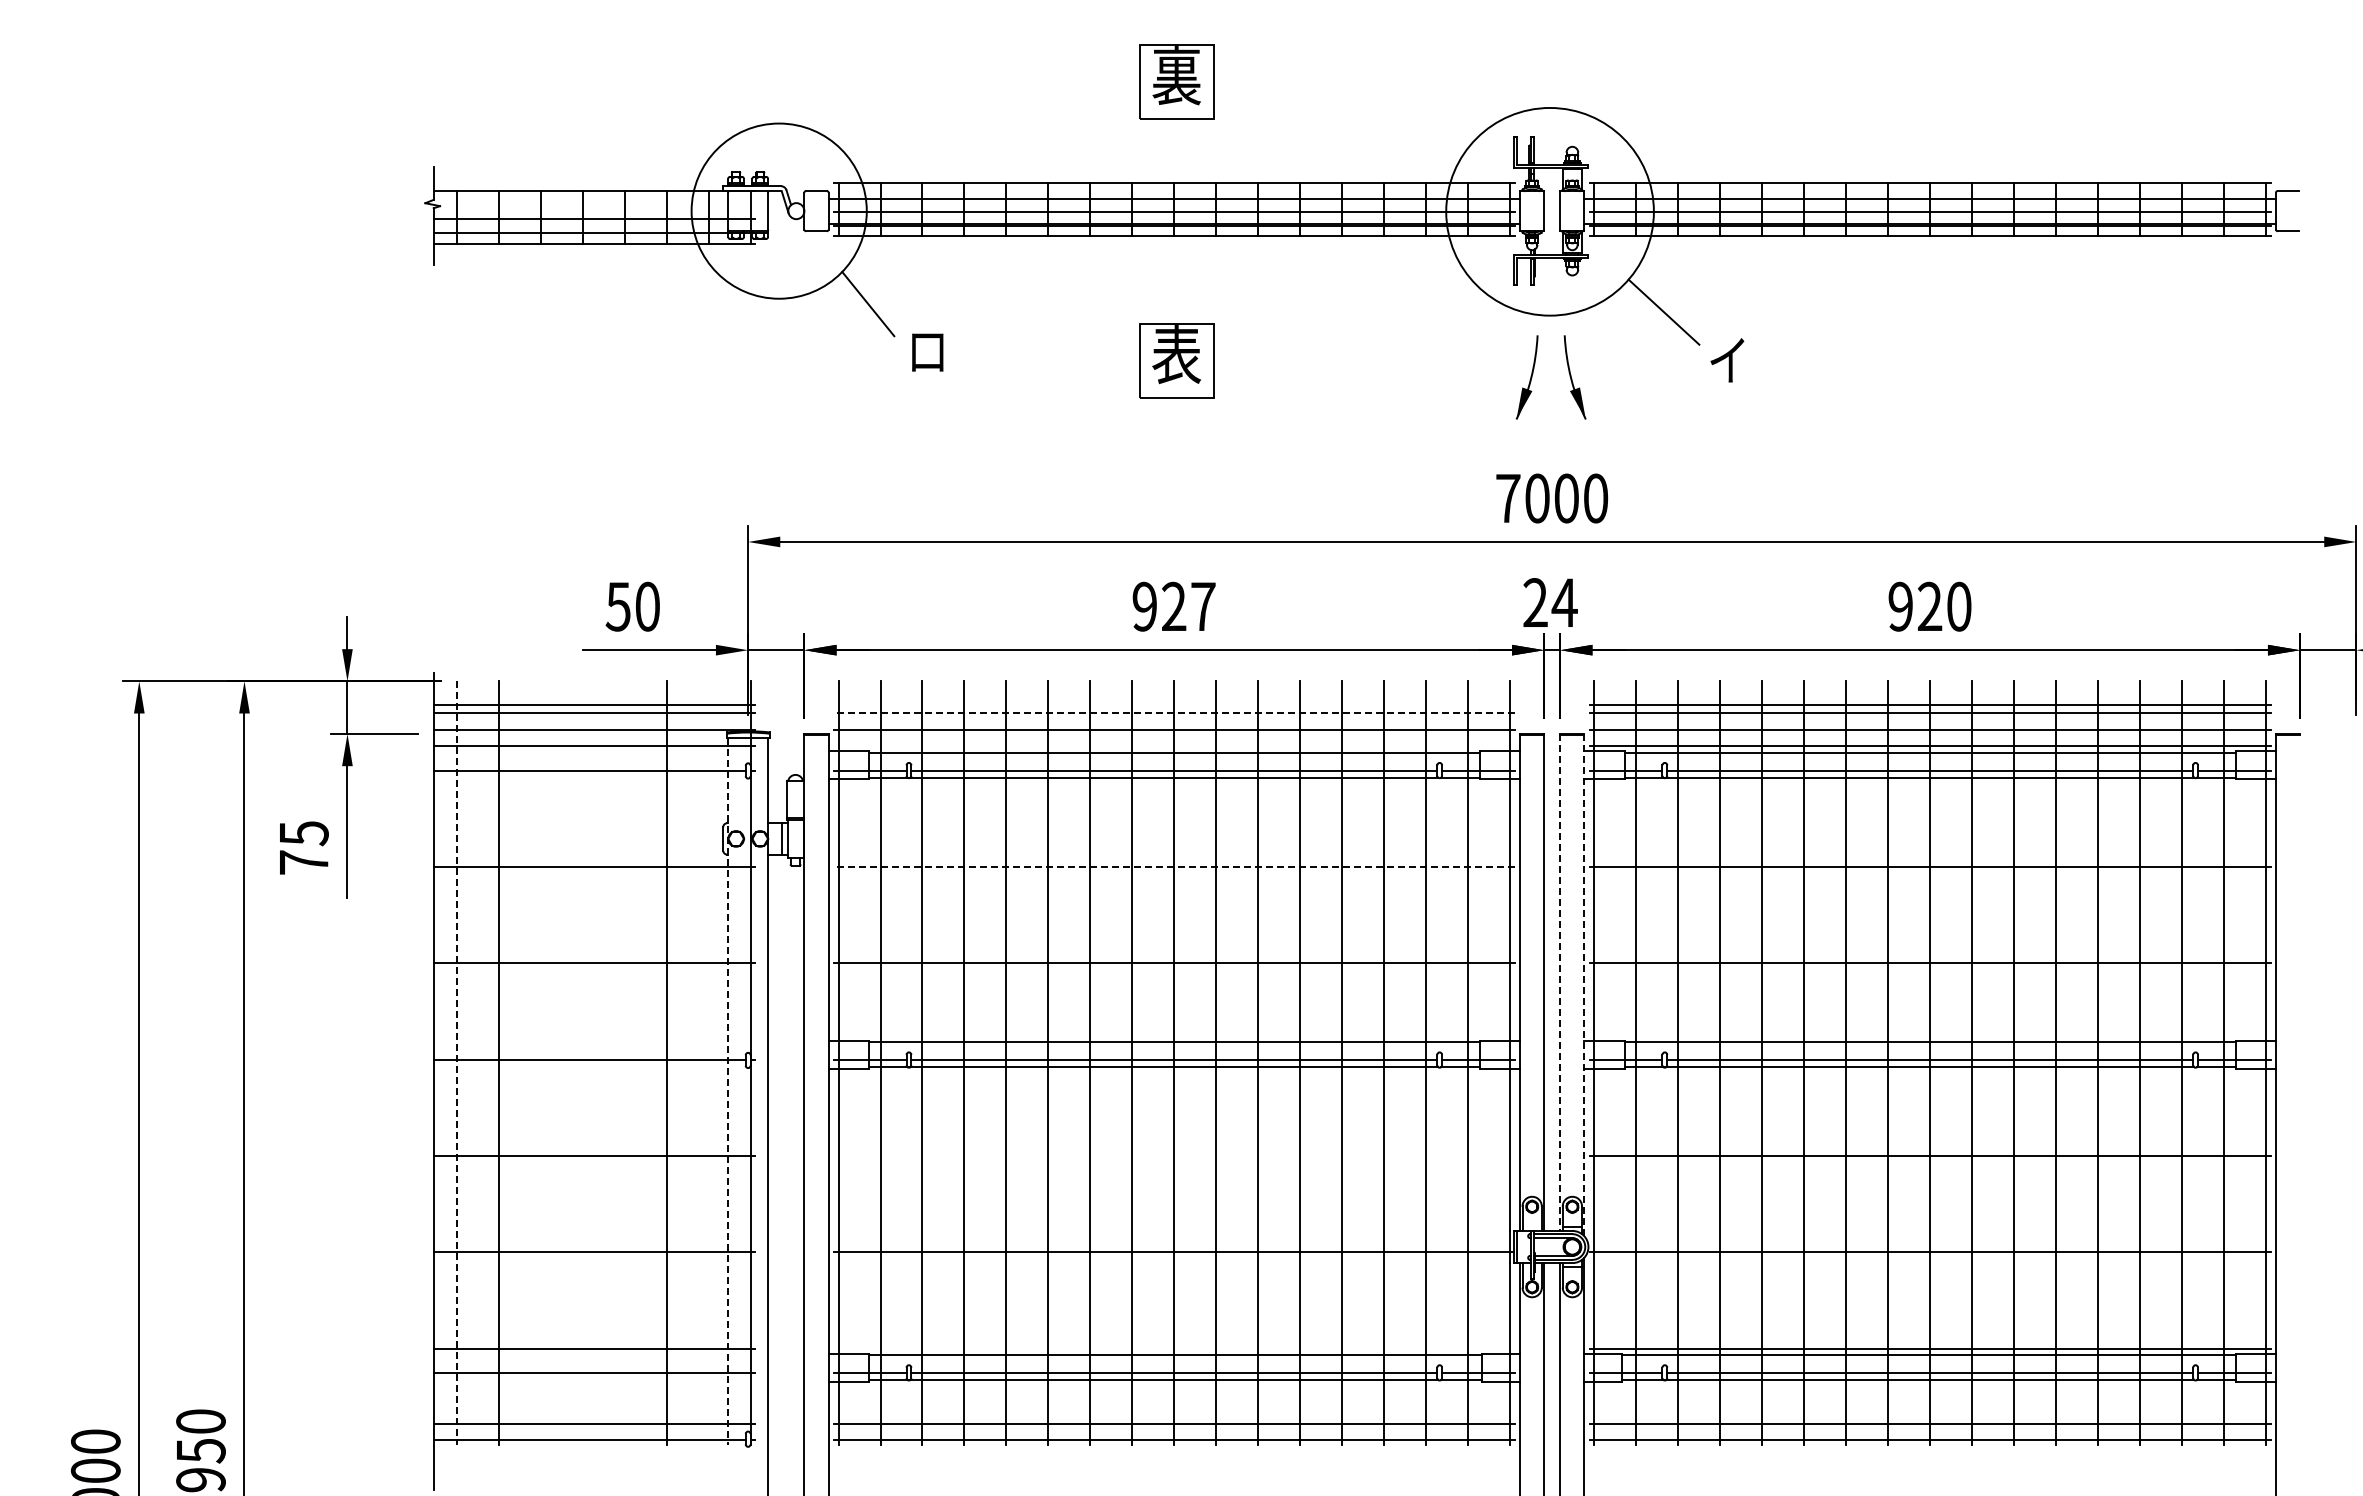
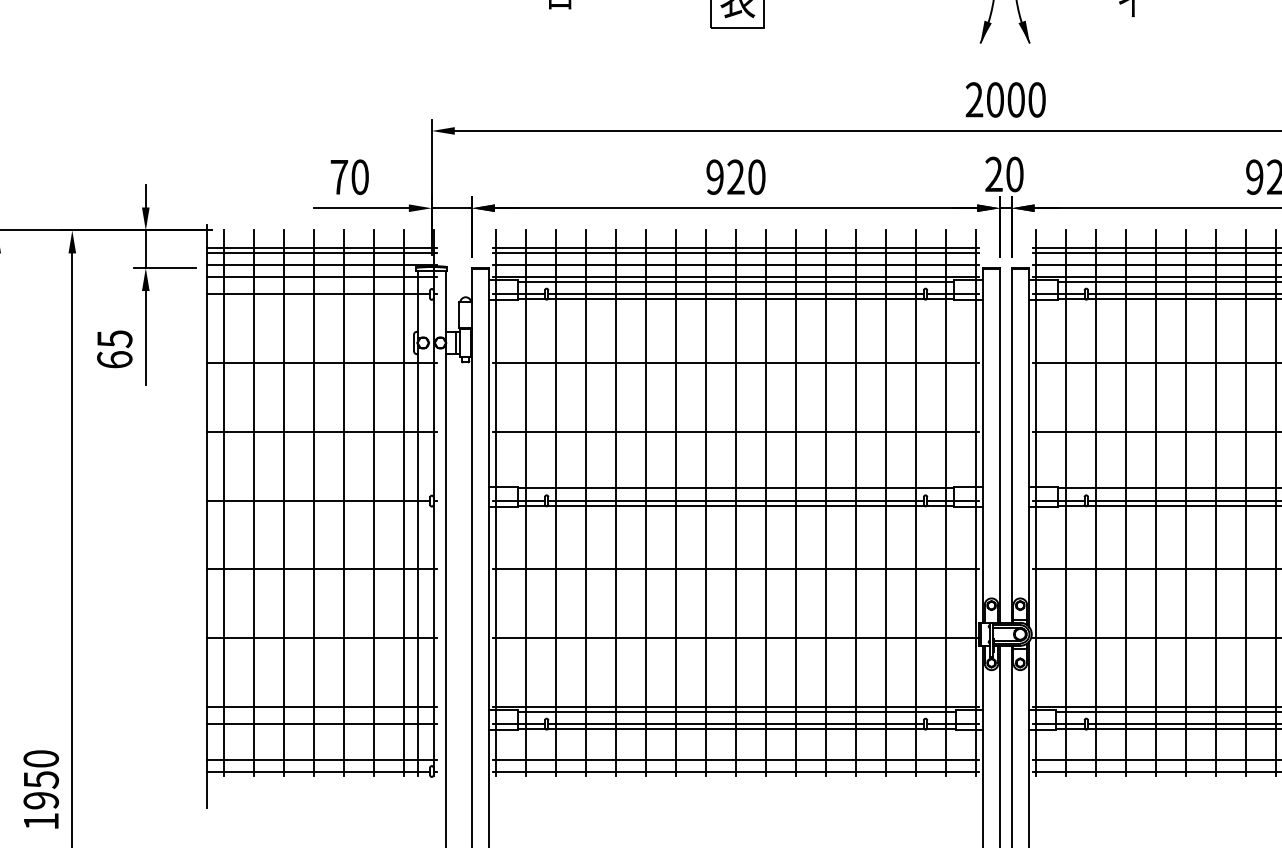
text: (1508, 497) -> (974, 99), 7000 -> 2000
text: (1564, 602) -> (1014, 174), 24 -> 20
text: (617, 606) -> (338, 177), 50 -> 70
text: (1203, 606) -> (756, 177), 927 -> 920
line: (1173, 705) -> (735, 247), added
line: (1174, 713) -> (736, 253), dashed -> solid
line: (1173, 746) -> (735, 276), added
text: (303, 862) -> (114, 359), 75 -> 65
line: (1174, 866) -> (736, 362), dashed -> solid
line: (1560, 982) -> (1011, 445), dashed -> solid
line: (1584, 985) -> (1028, 447), dashed -> solid
line: (456, 1063) -> (223, 503), dashed -> solid
line: (540, 1063) -> (283, 503), added
line: (582, 1063) -> (313, 503), added
line: (624, 1063) -> (343, 503), added
line: (708, 1063) -> (403, 503), added
line: (728, 1091) -> (417, 523), dashed -> solid
line: (1173, 1156) -> (735, 569), added
line: (1173, 1348) -> (735, 706), added

